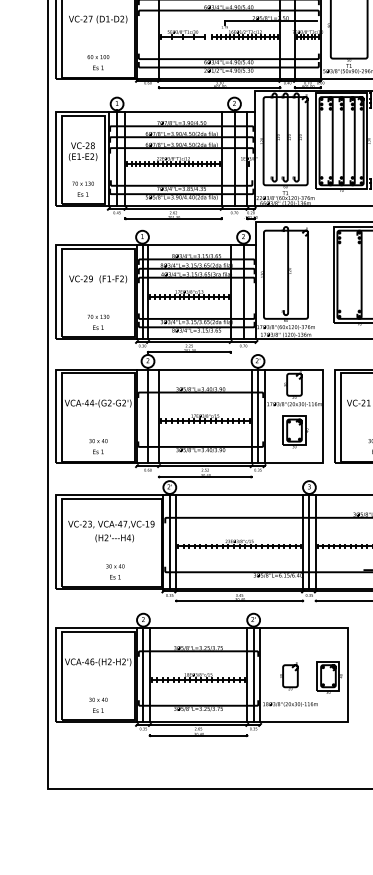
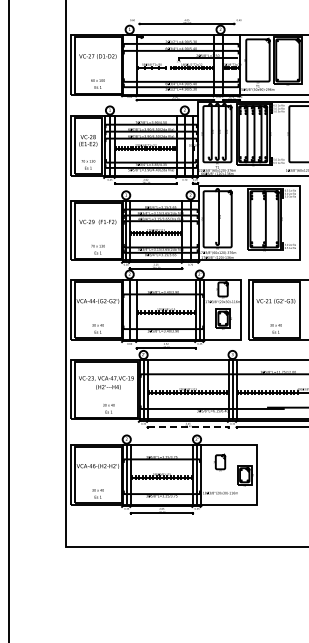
line: (240, 601) -> (188, 427), solid -> dashed
part: (290, 676) -> (220, 462), moved

